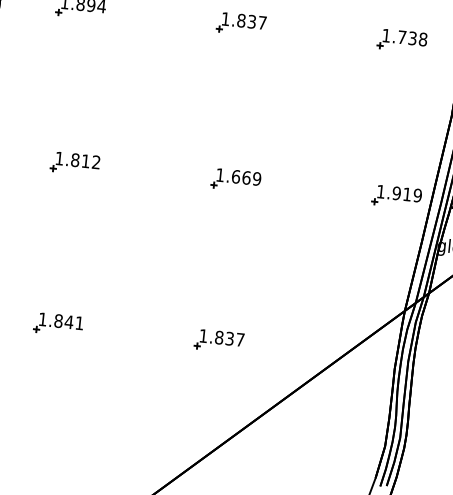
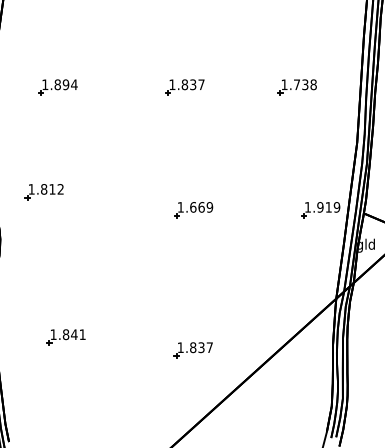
part: (401, 40) -> (296, 87), moved
part: (74, 164) -> (43, 192), moved
part: (218, 341) -> (192, 350), moved

